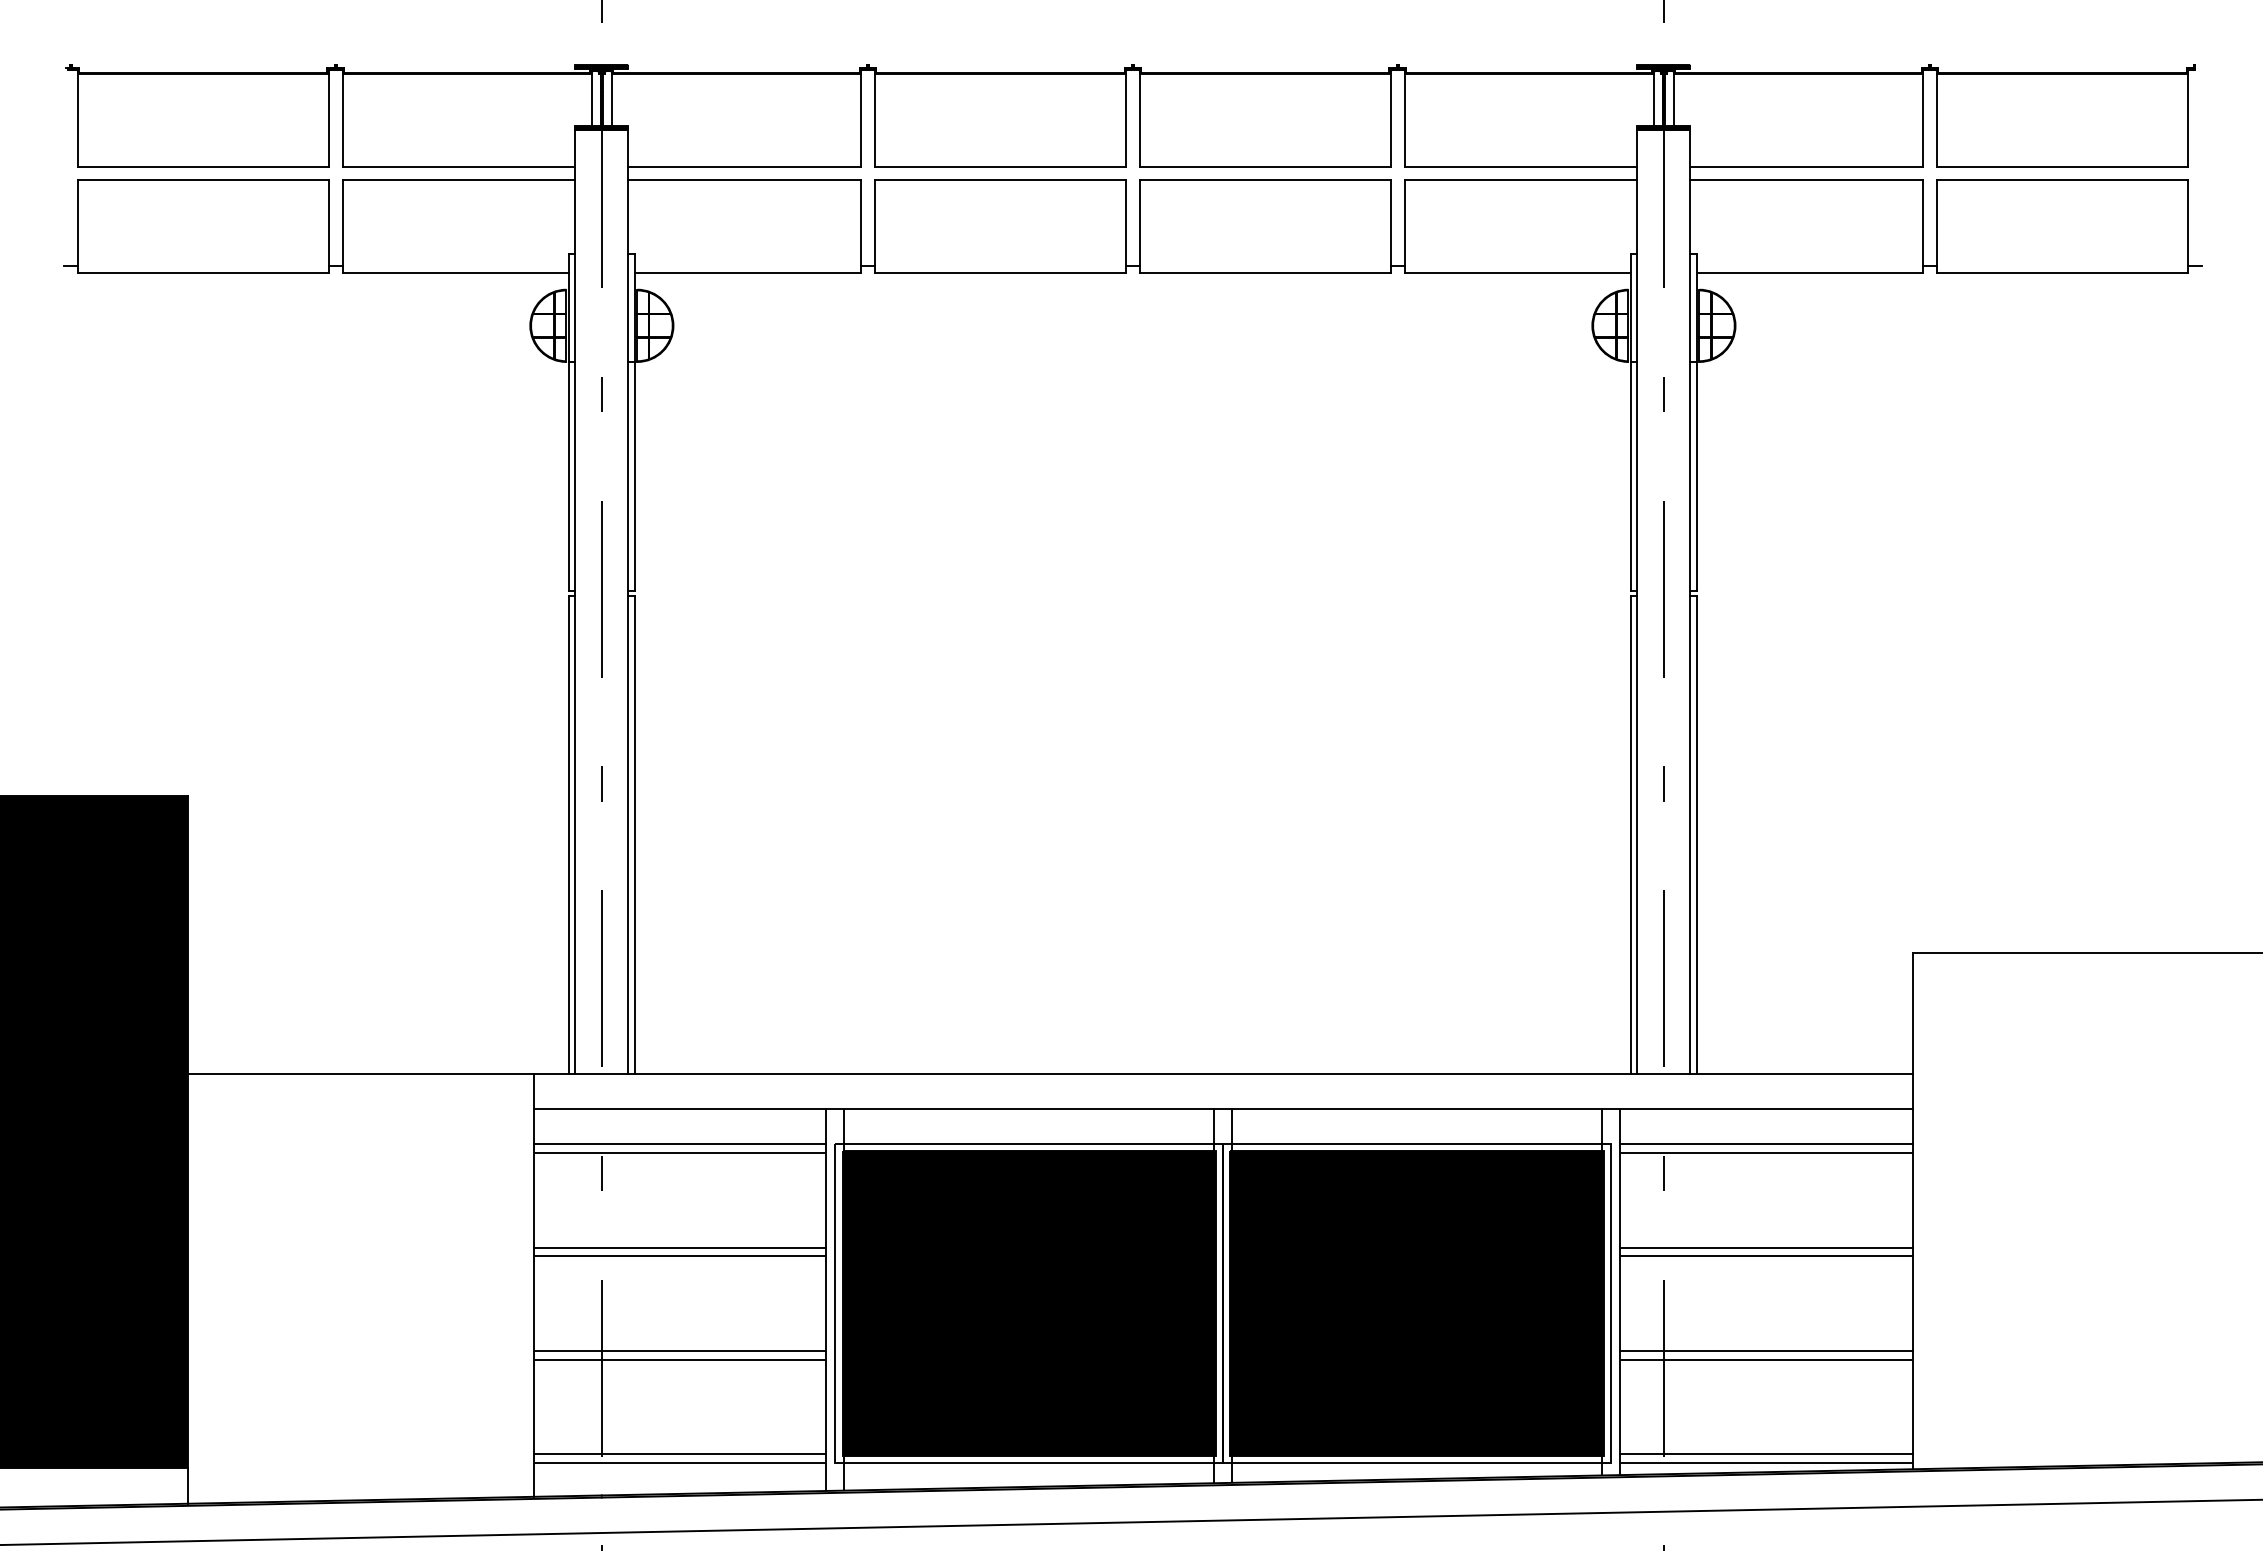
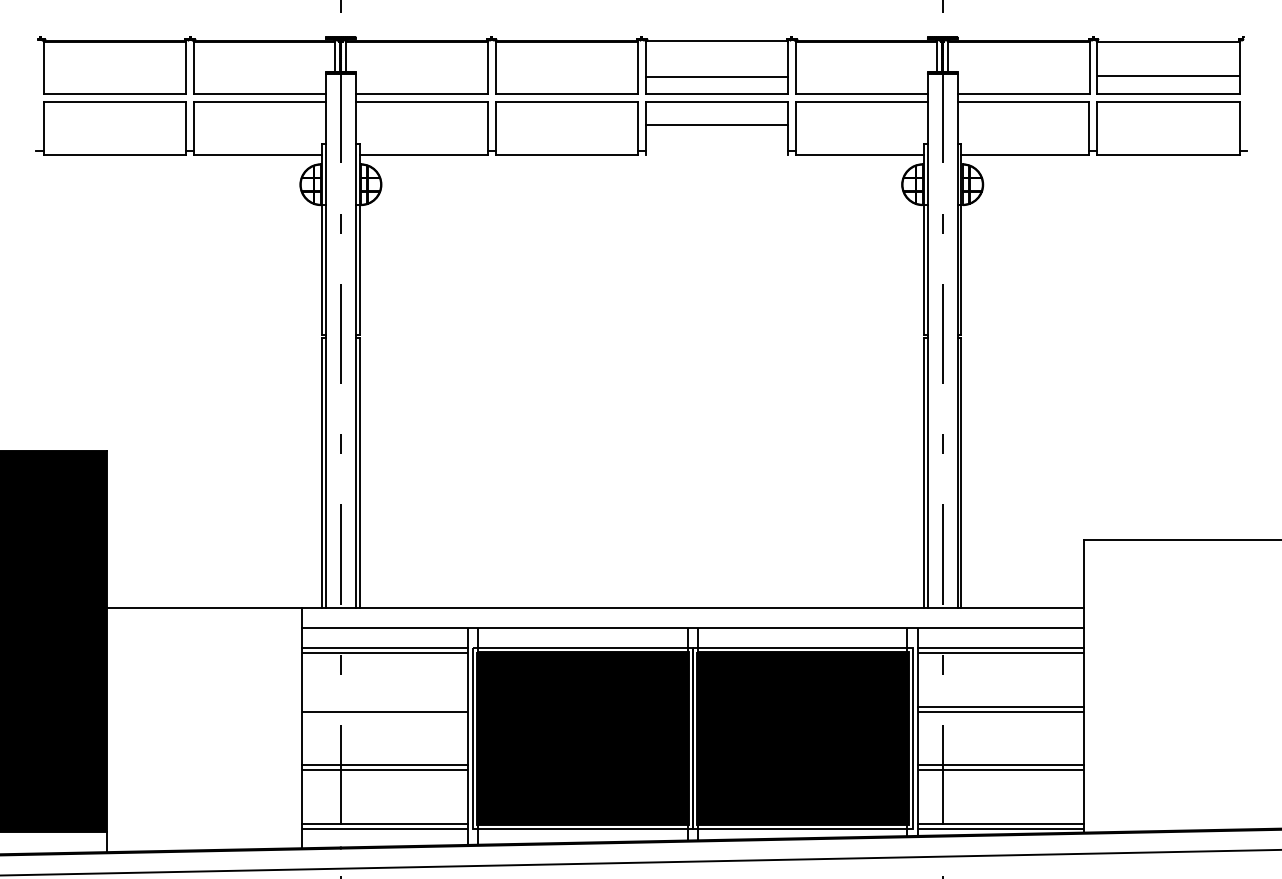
line: (1264, 73) -> (716, 76), moved
line: (2062, 73) -> (1168, 76), moved
line: (1264, 272) -> (716, 124), moved
line: (680, 1246) -> (385, 706), removed

